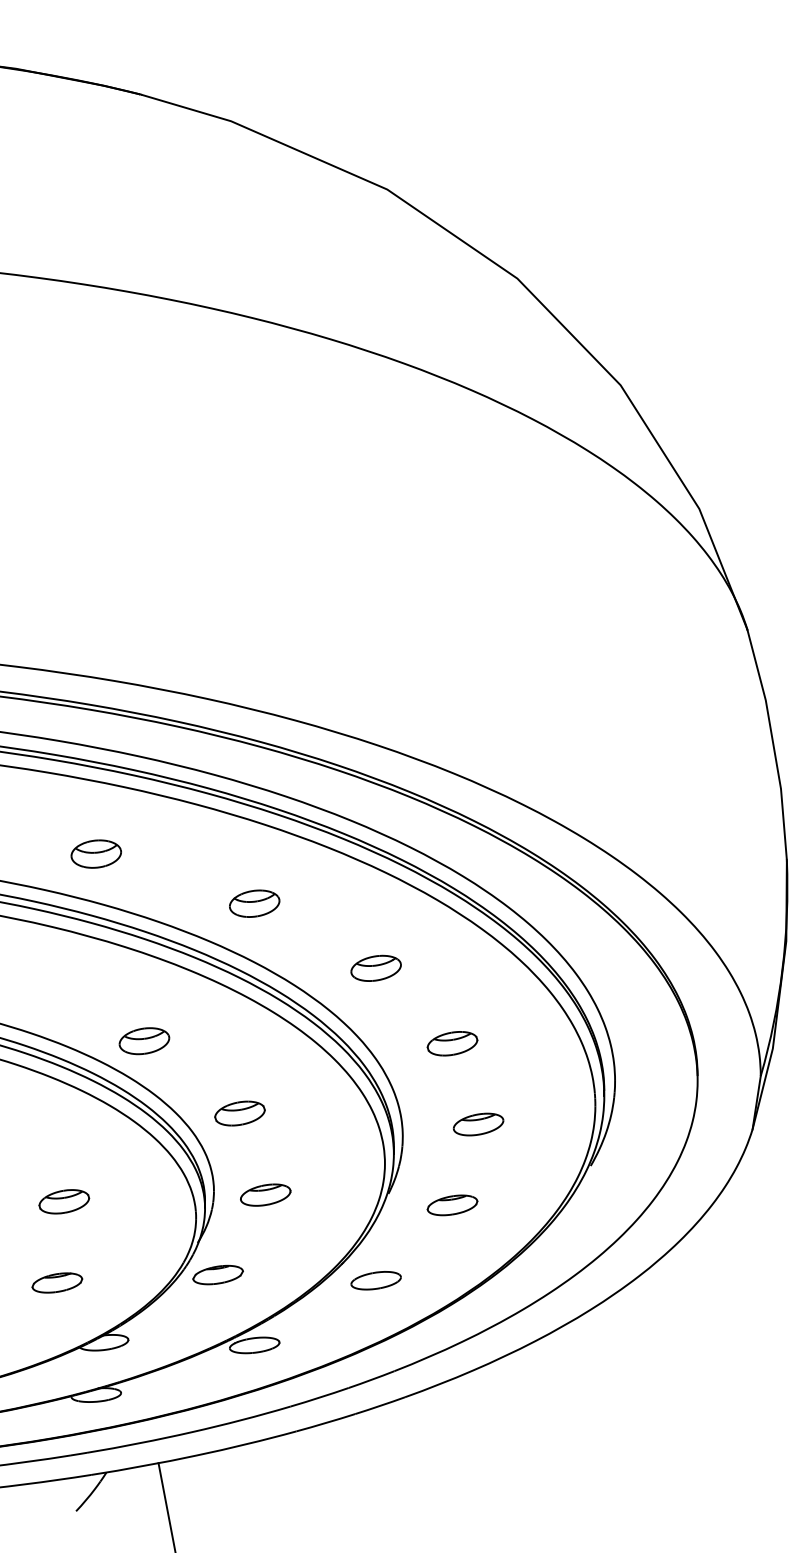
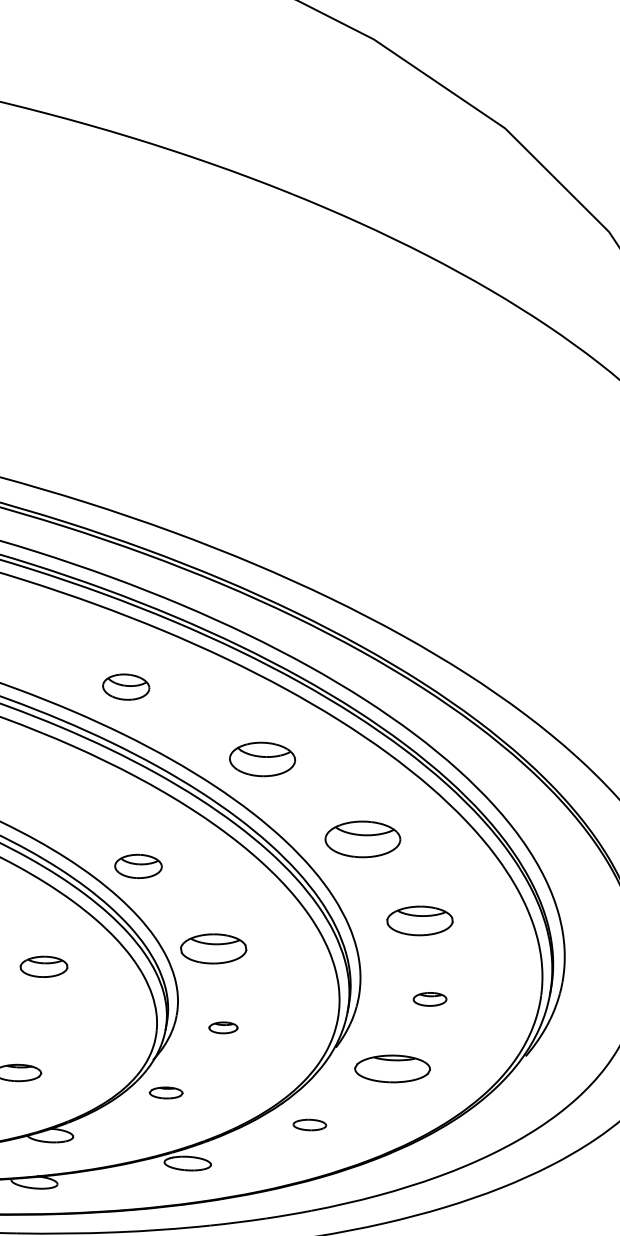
part: (254, 903) -> (262, 759), size x1.4
part: (375, 967) -> (362, 838), size x1.6
part: (452, 1043) -> (419, 920), size x1.4
part: (239, 1113) -> (213, 948), size x1.4
part: (478, 1124) -> (430, 999), size x0.7
part: (265, 1194) -> (223, 1027), size x0.6
part: (64, 1201) -> (44, 966), moved
part: (452, 1205) -> (392, 1069), size x1.6
part: (217, 1274) -> (165, 1092), size x0.7
part: (375, 1280) -> (309, 1124), size x0.7

